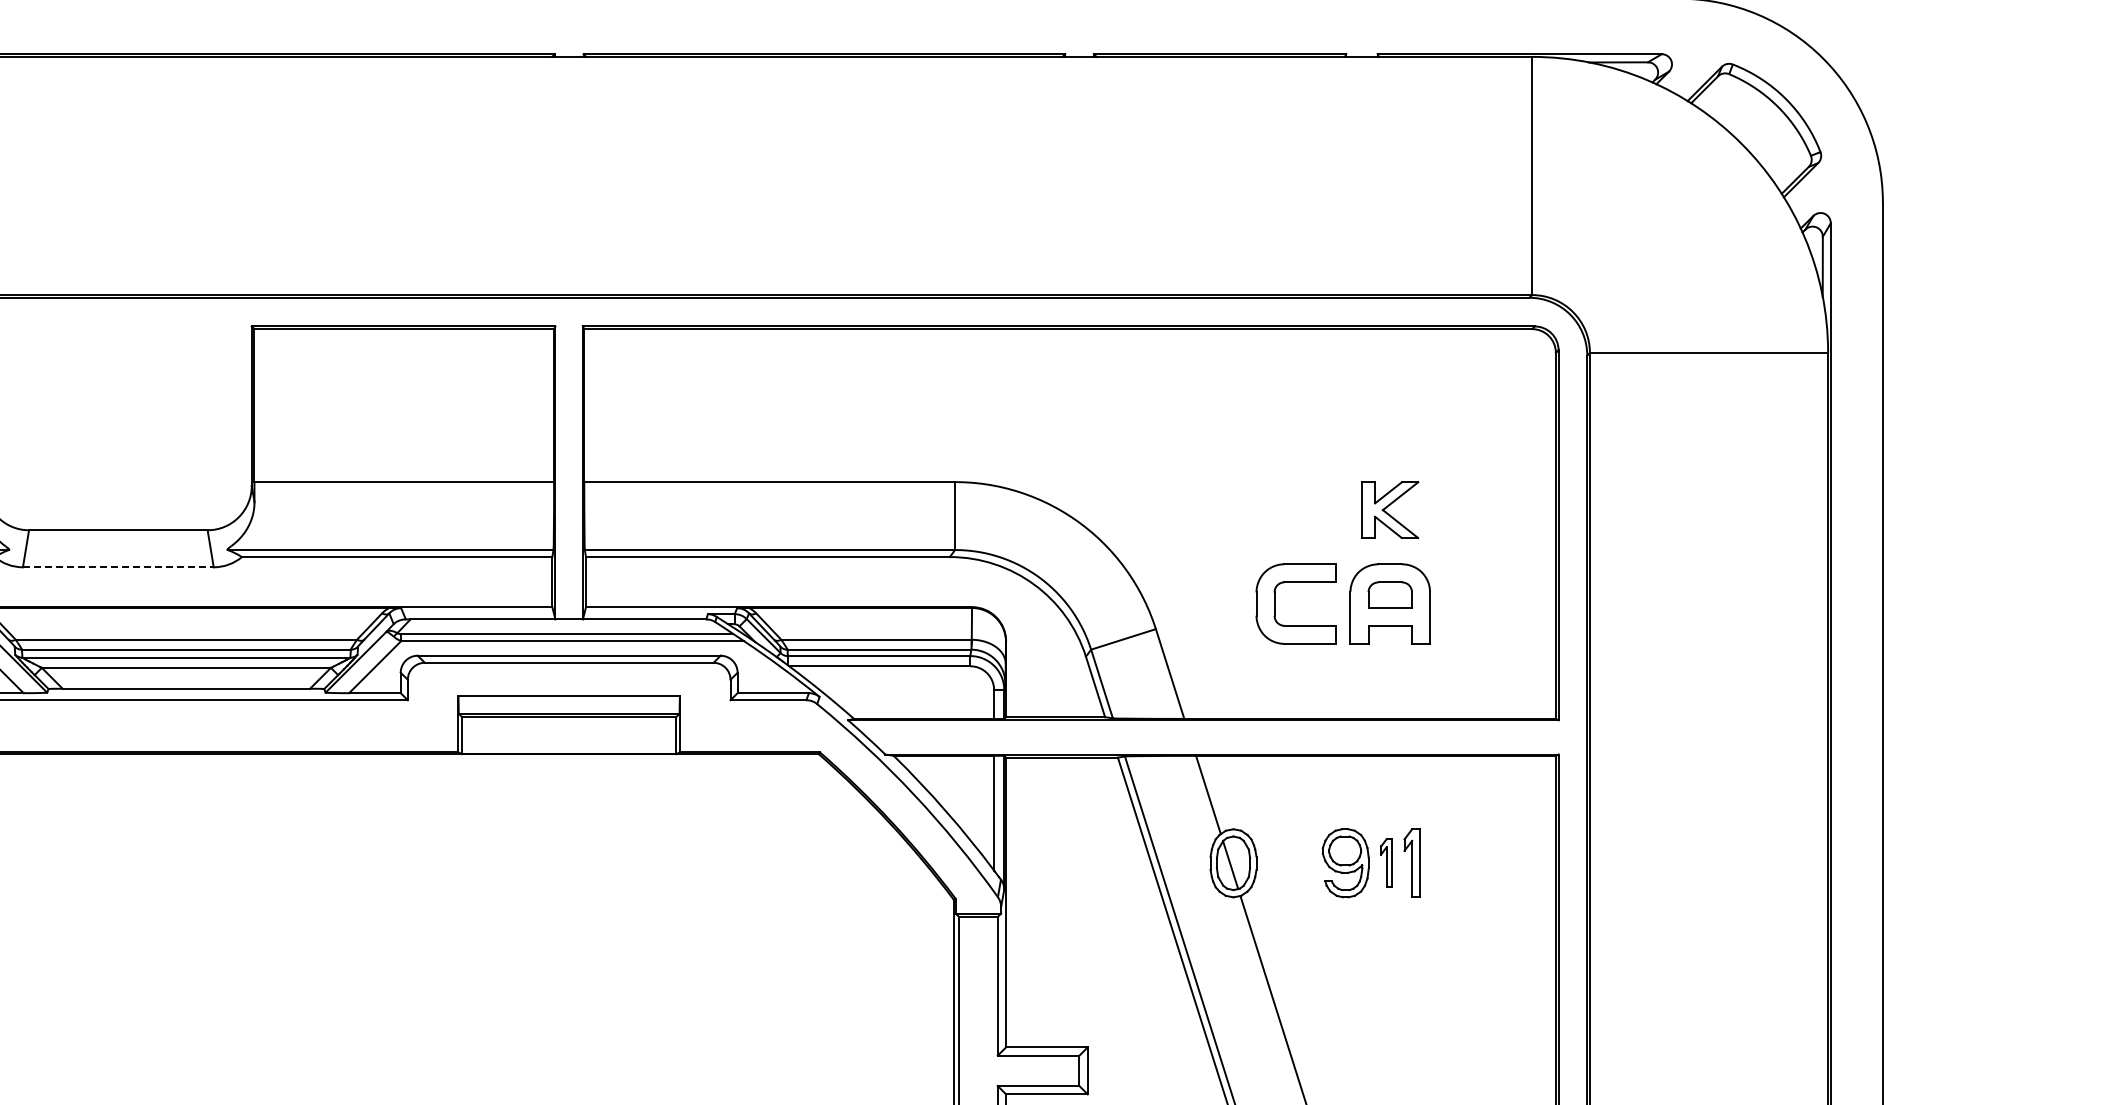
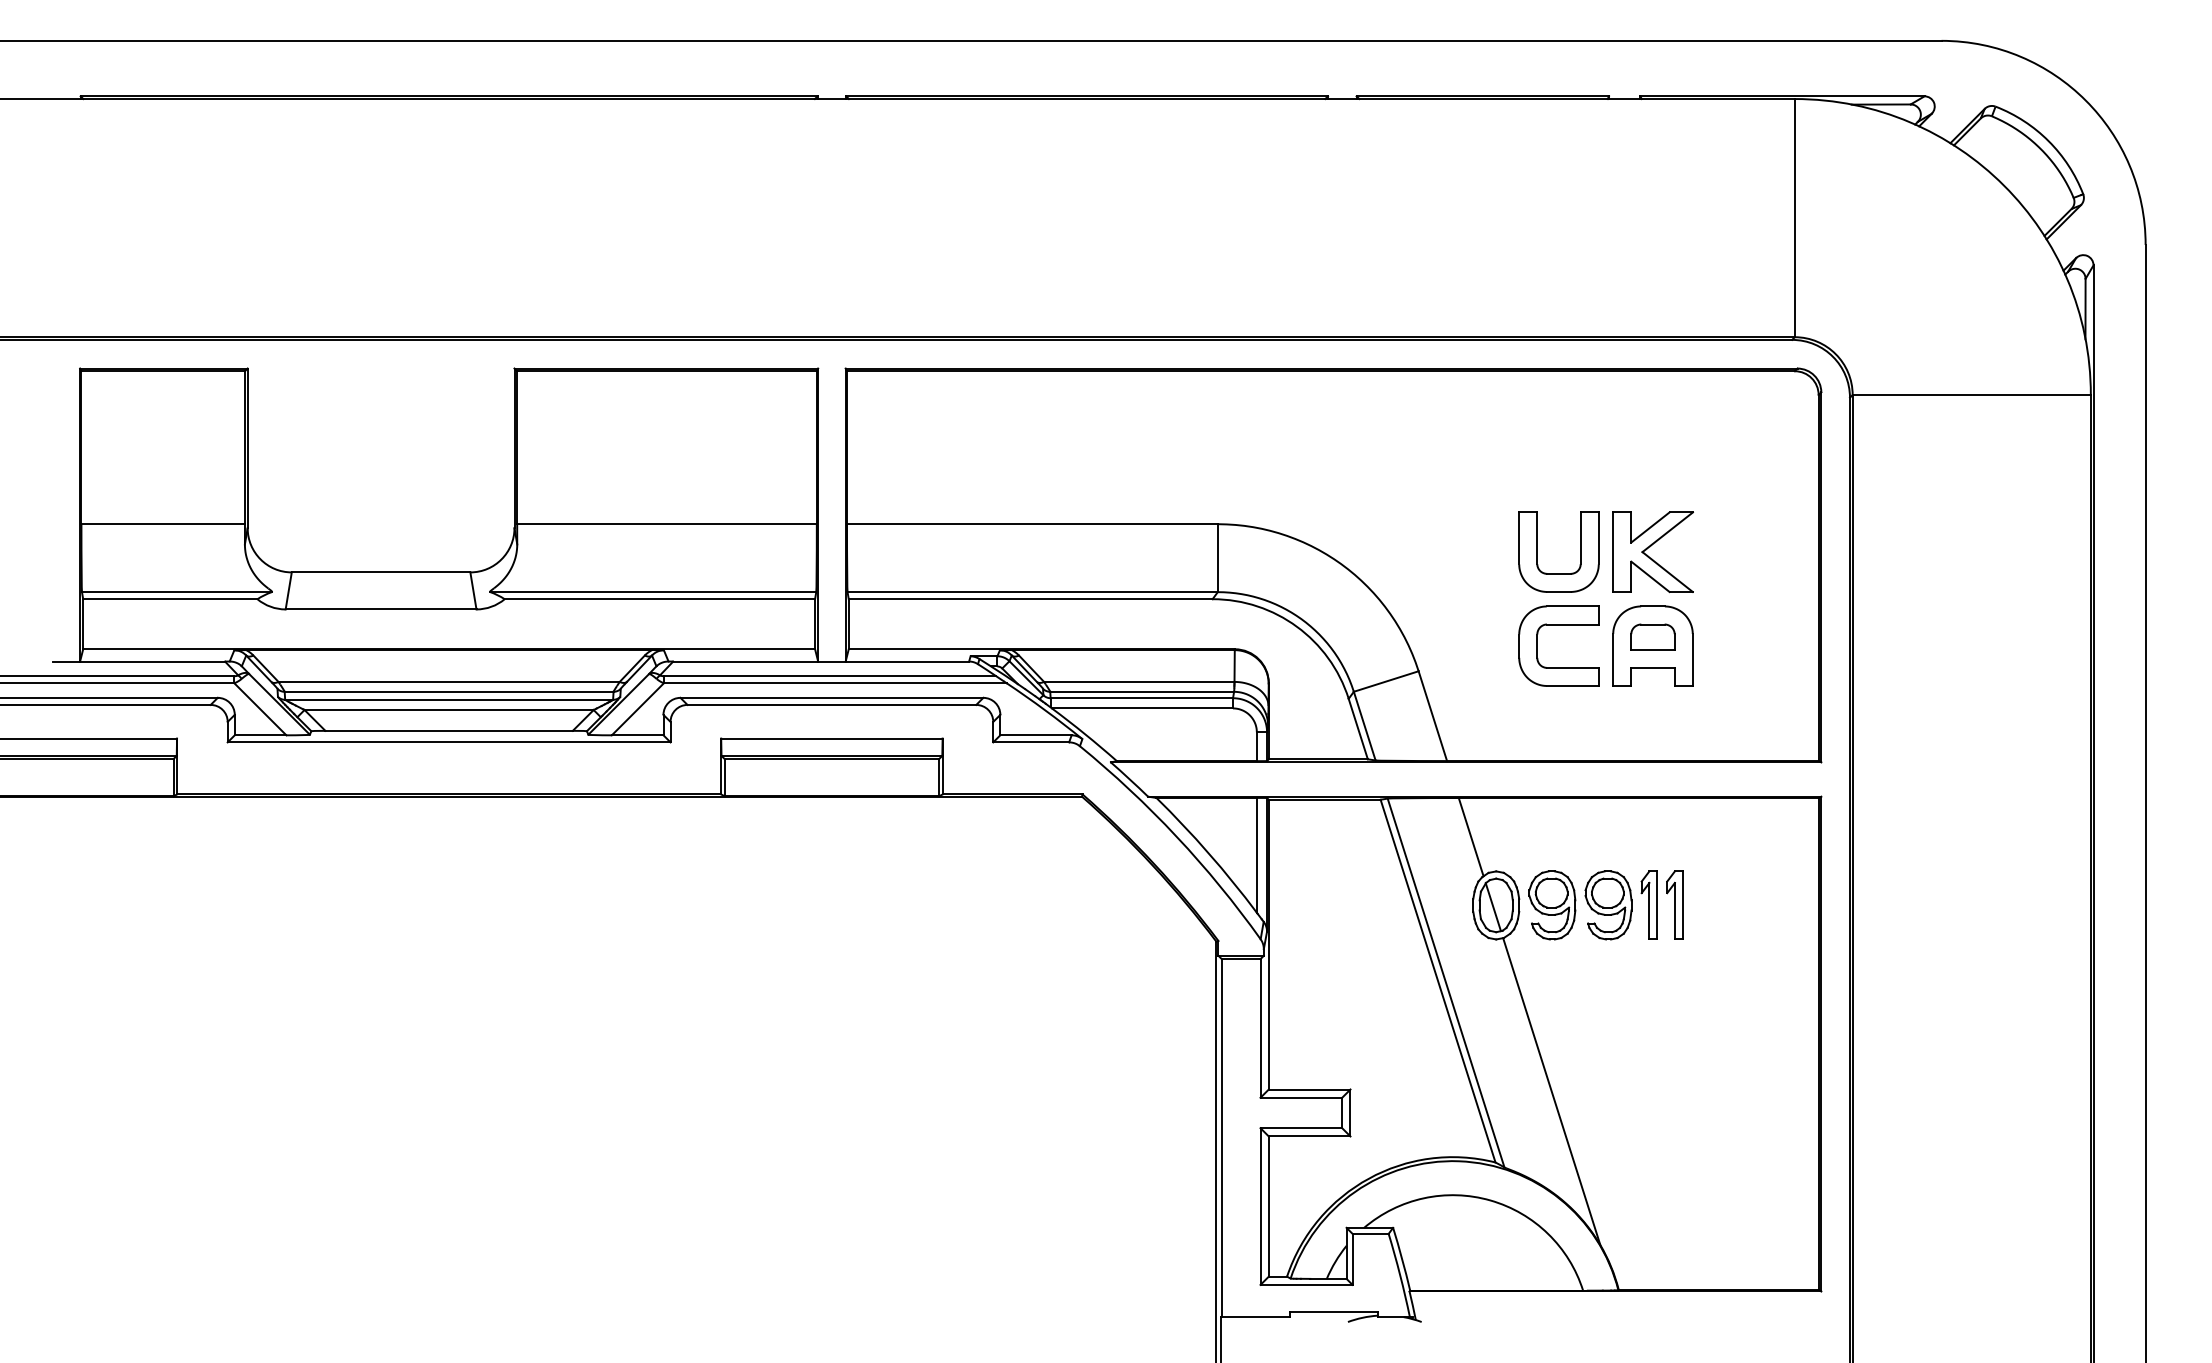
part: (1274, 509) -> (1537, 551), added
part: (1389, 510) -> (1652, 552), size x1.43
line: (118, 567) -> (381, 609), dashed -> solid
part: (1385, 862) -> (1648, 904), size x1.43
part: (1289, 863) -> (1552, 905), added

